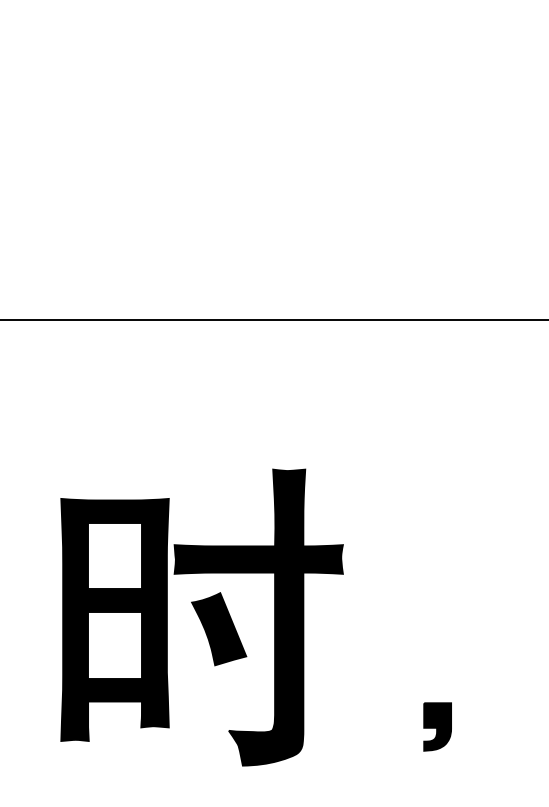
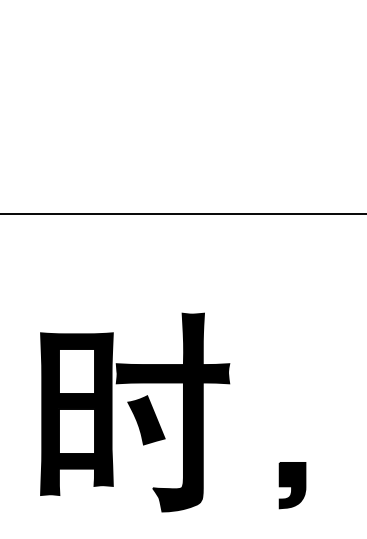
part: (437, 726) -> (292, 485), size x1.43

